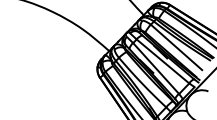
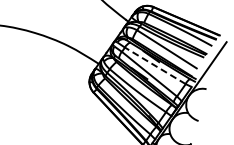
line: (162, 60) -> (154, 65), solid -> dashed

